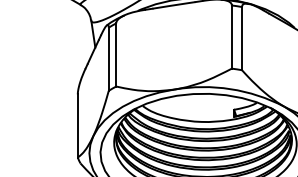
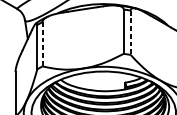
line: (242, 38) -> (131, 32), solid -> dashed
line: (116, 54) -> (42, 43), solid -> dashed

